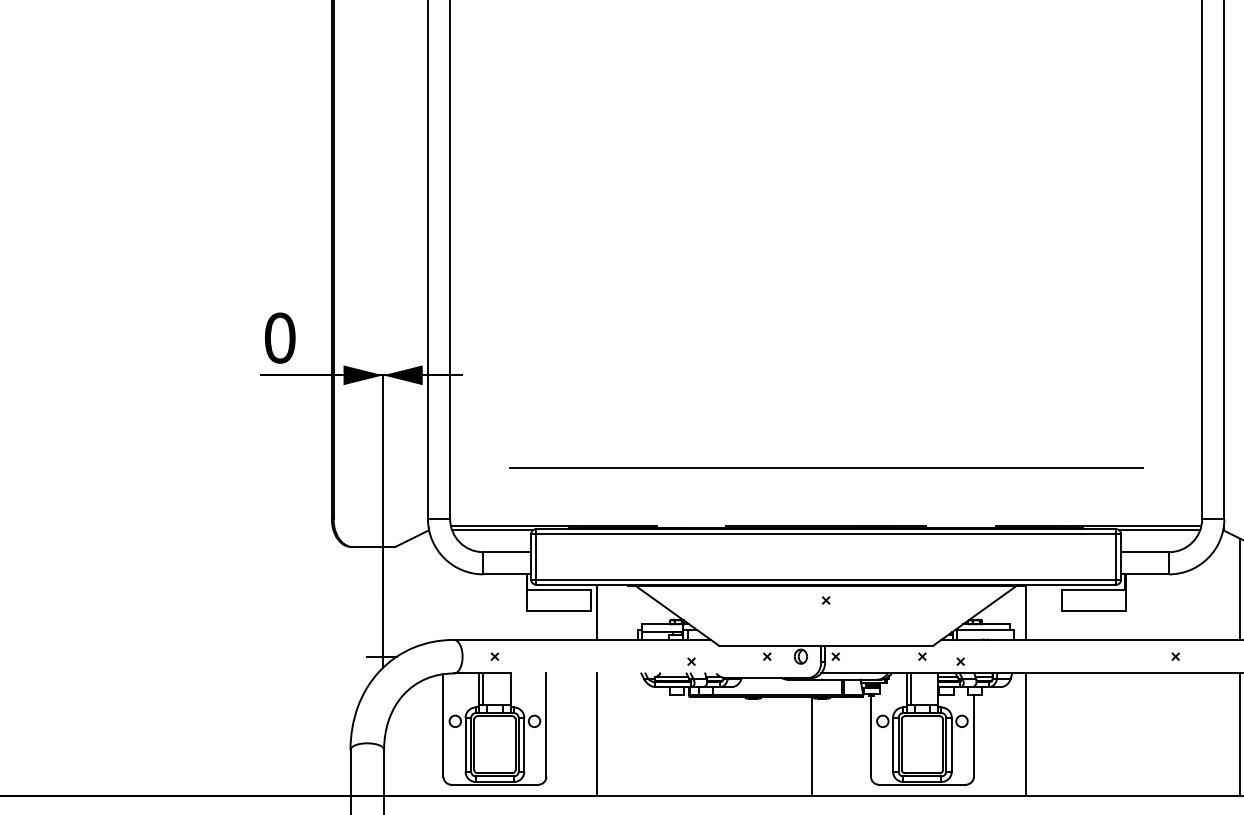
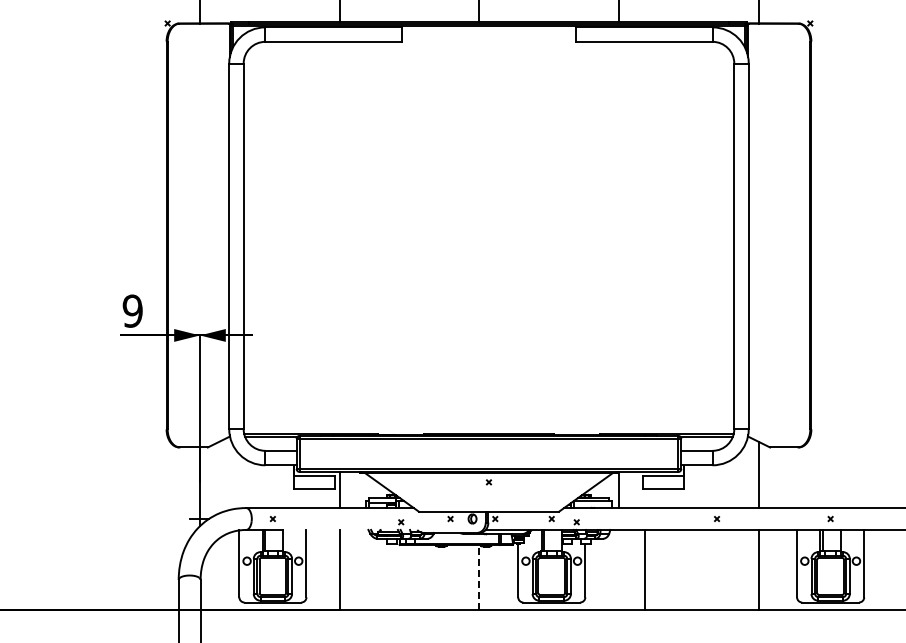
text: (279, 337) -> (132, 310), 0 -> 9
line: (825, 467) -> (488, 395), removed
line: (1026, 734) -> (645, 569), moved
line: (811, 746) -> (479, 577), solid -> dashed

